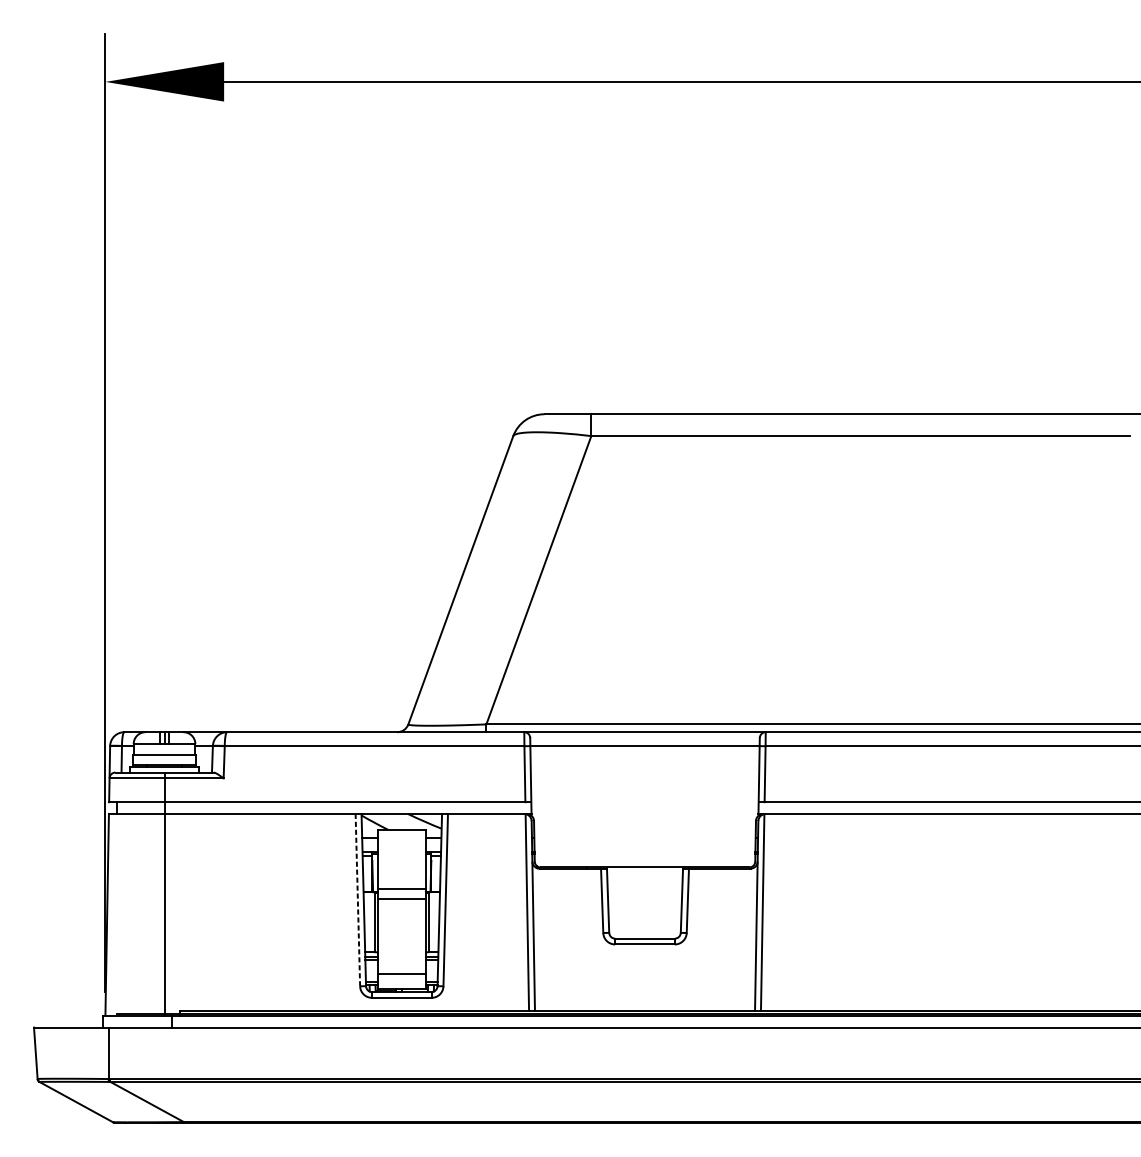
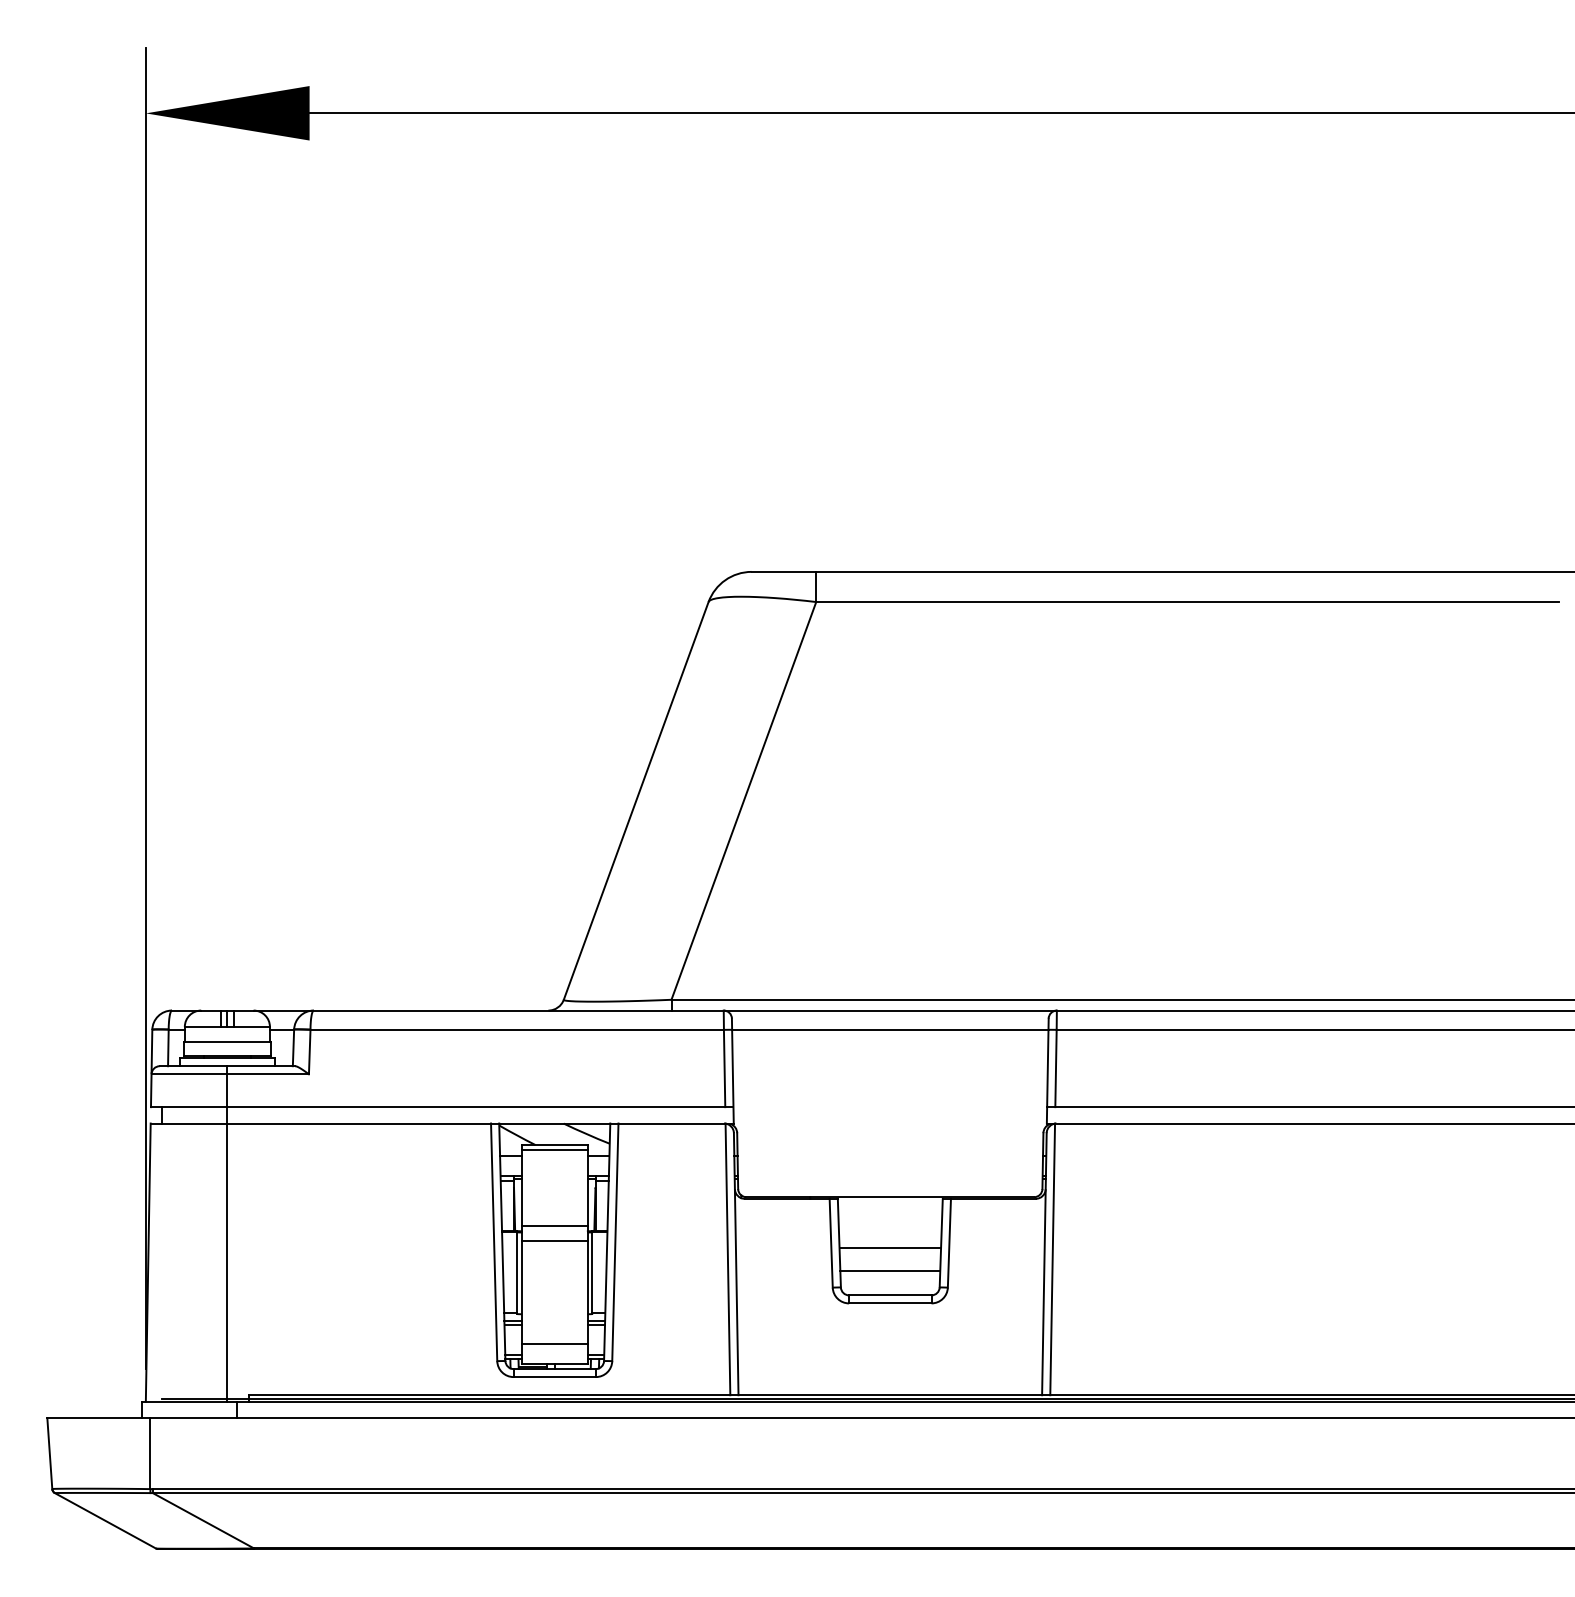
line: (401, 833) -> (554, 1150), added
line: (358, 900) -> (494, 1242), dashed -> solid
line: (645, 903) -> (890, 1247), added
line: (645, 920) -> (890, 1270), added

